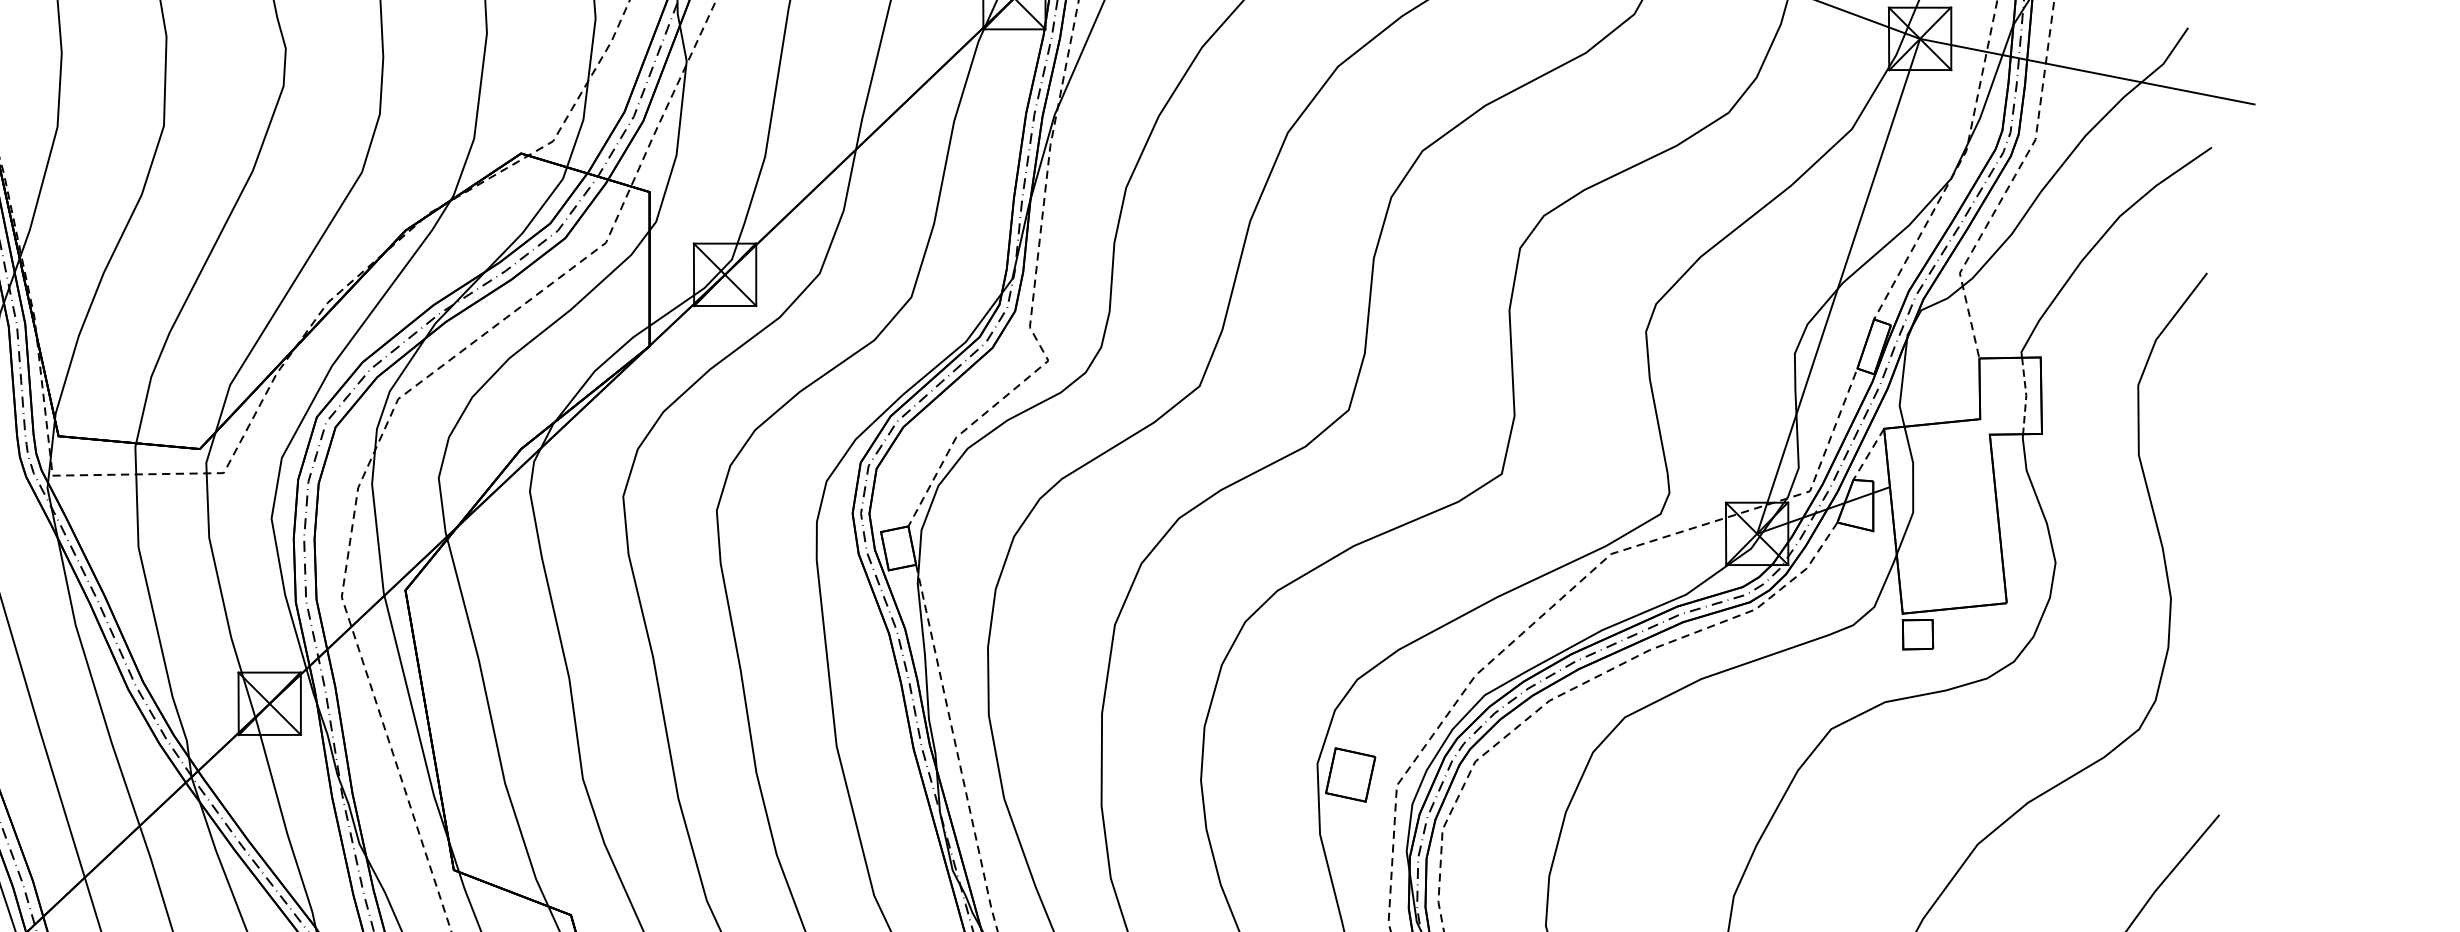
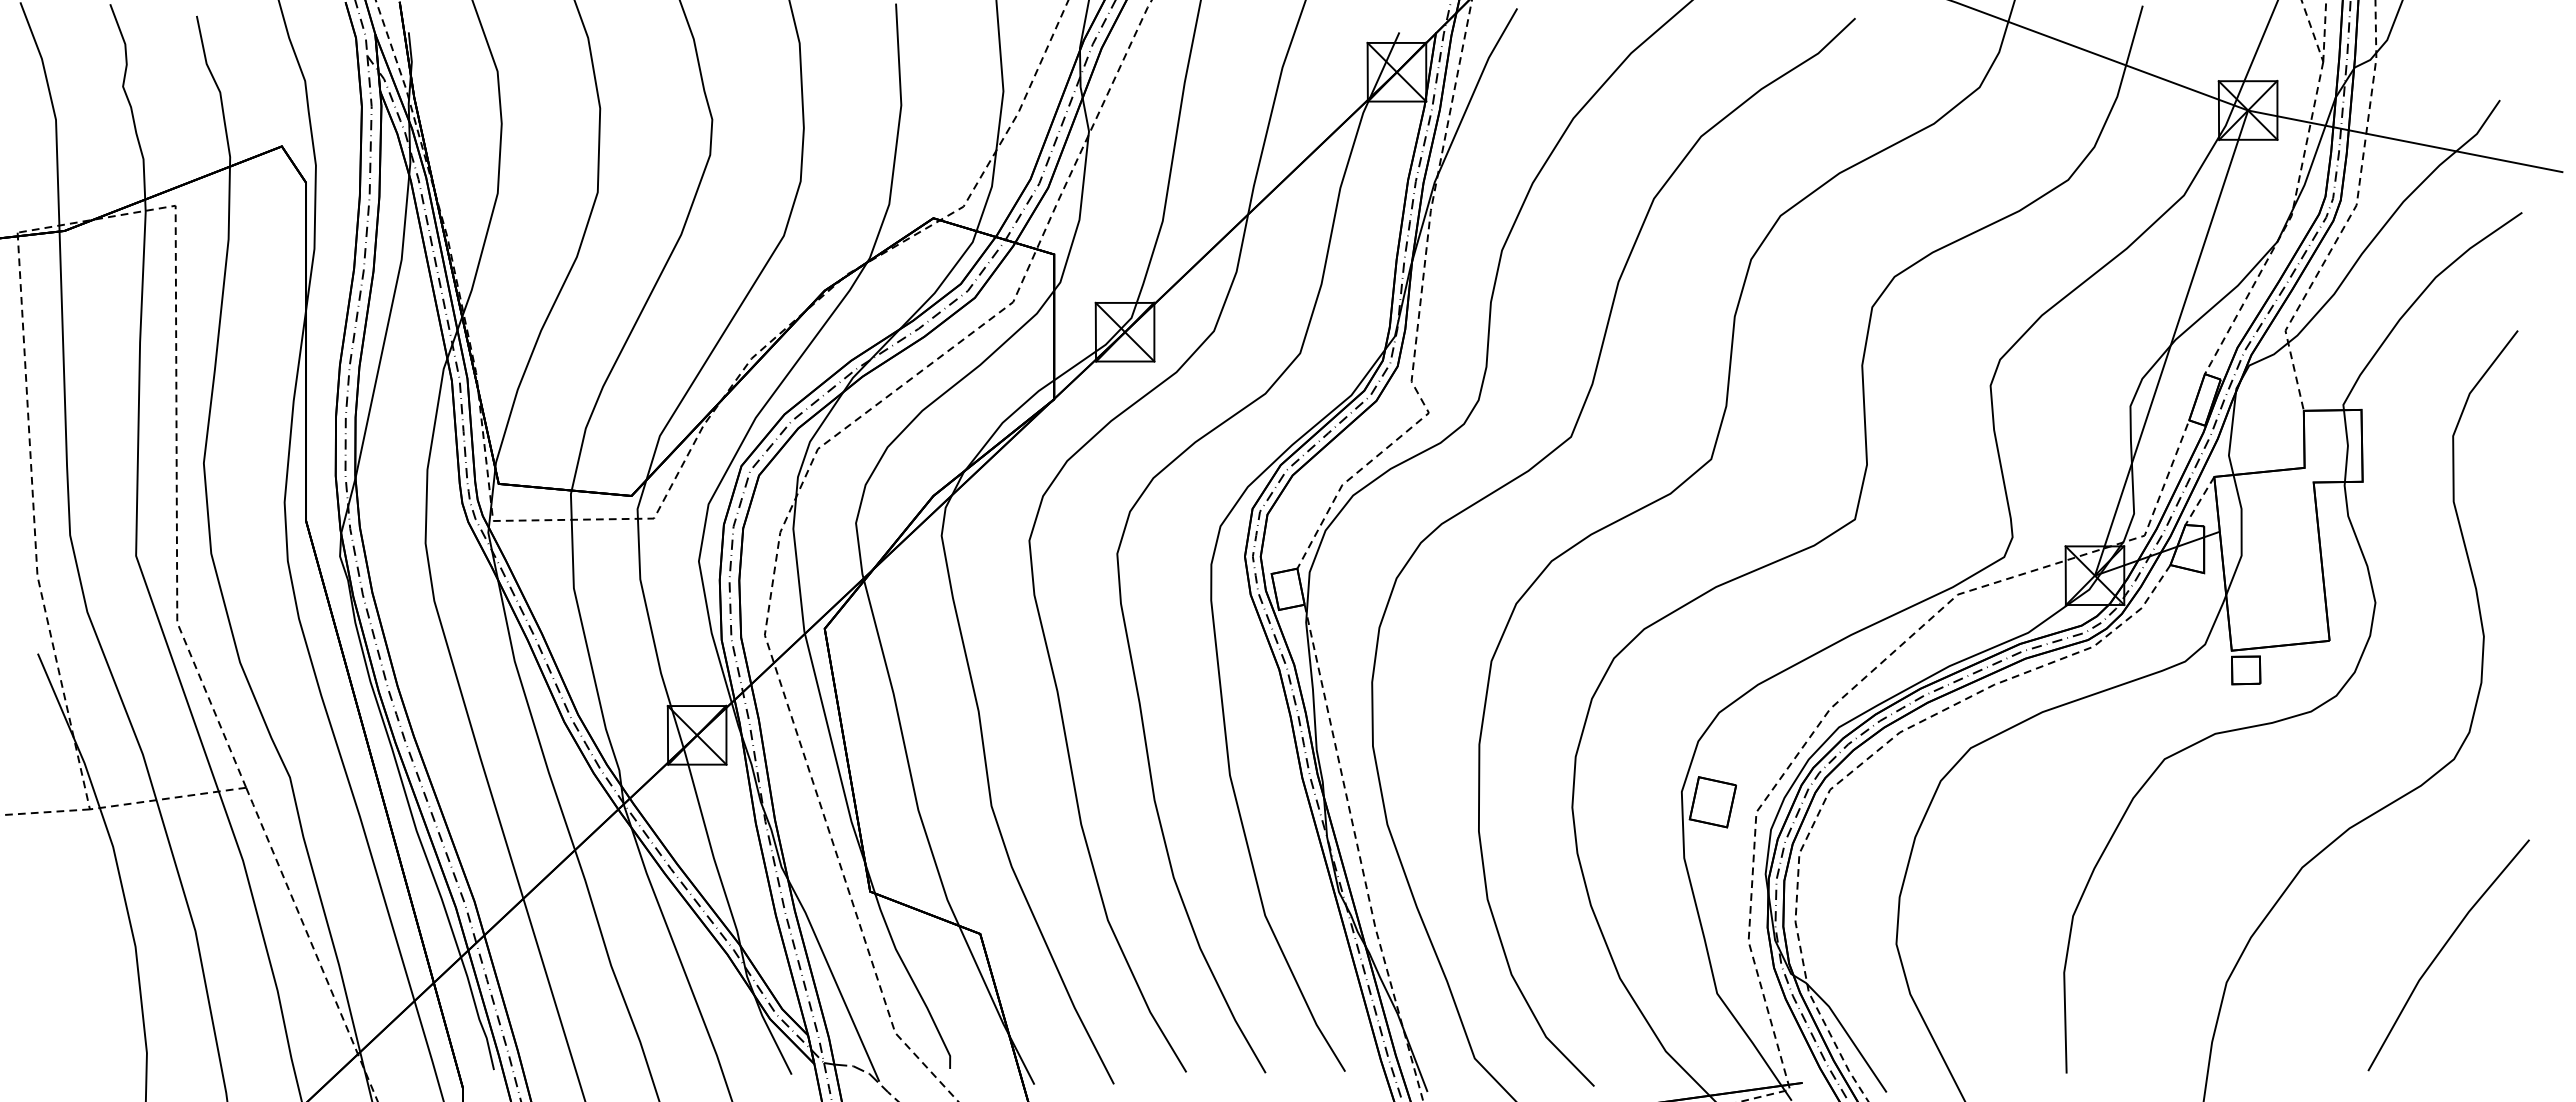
line: (2025, 395) -> (2347, 445), dashed -> solid

